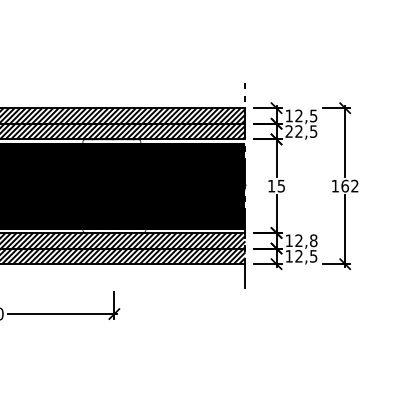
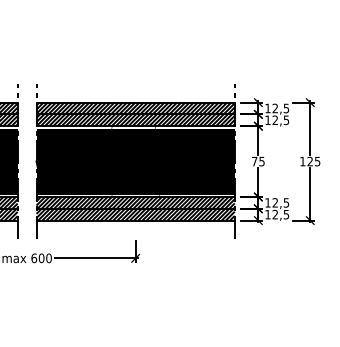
text: (288, 130) -> (267, 119), 22,5 -> 12,5
text: (271, 186) -> (254, 161), 15 -> 75
text: (349, 186) -> (313, 161), 162 -> 125
text: (313, 240) -> (286, 202), 12,8 -> 12,5

